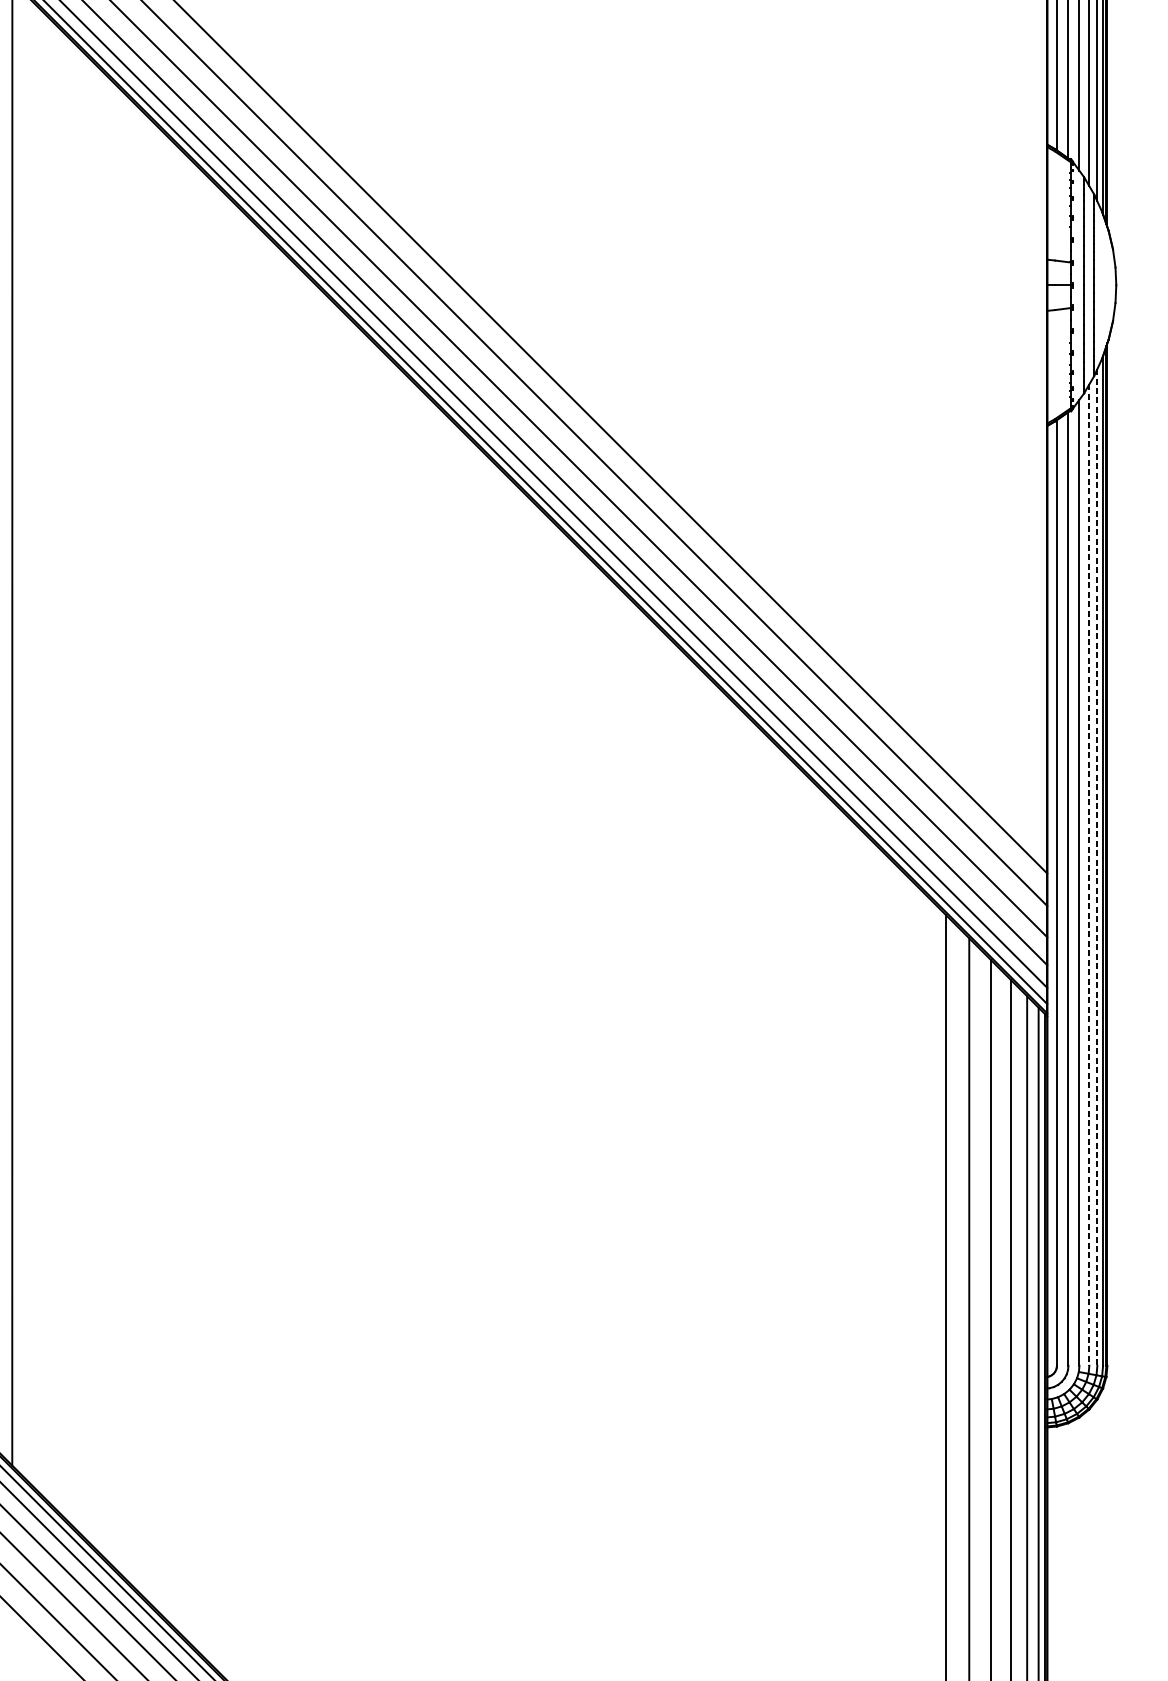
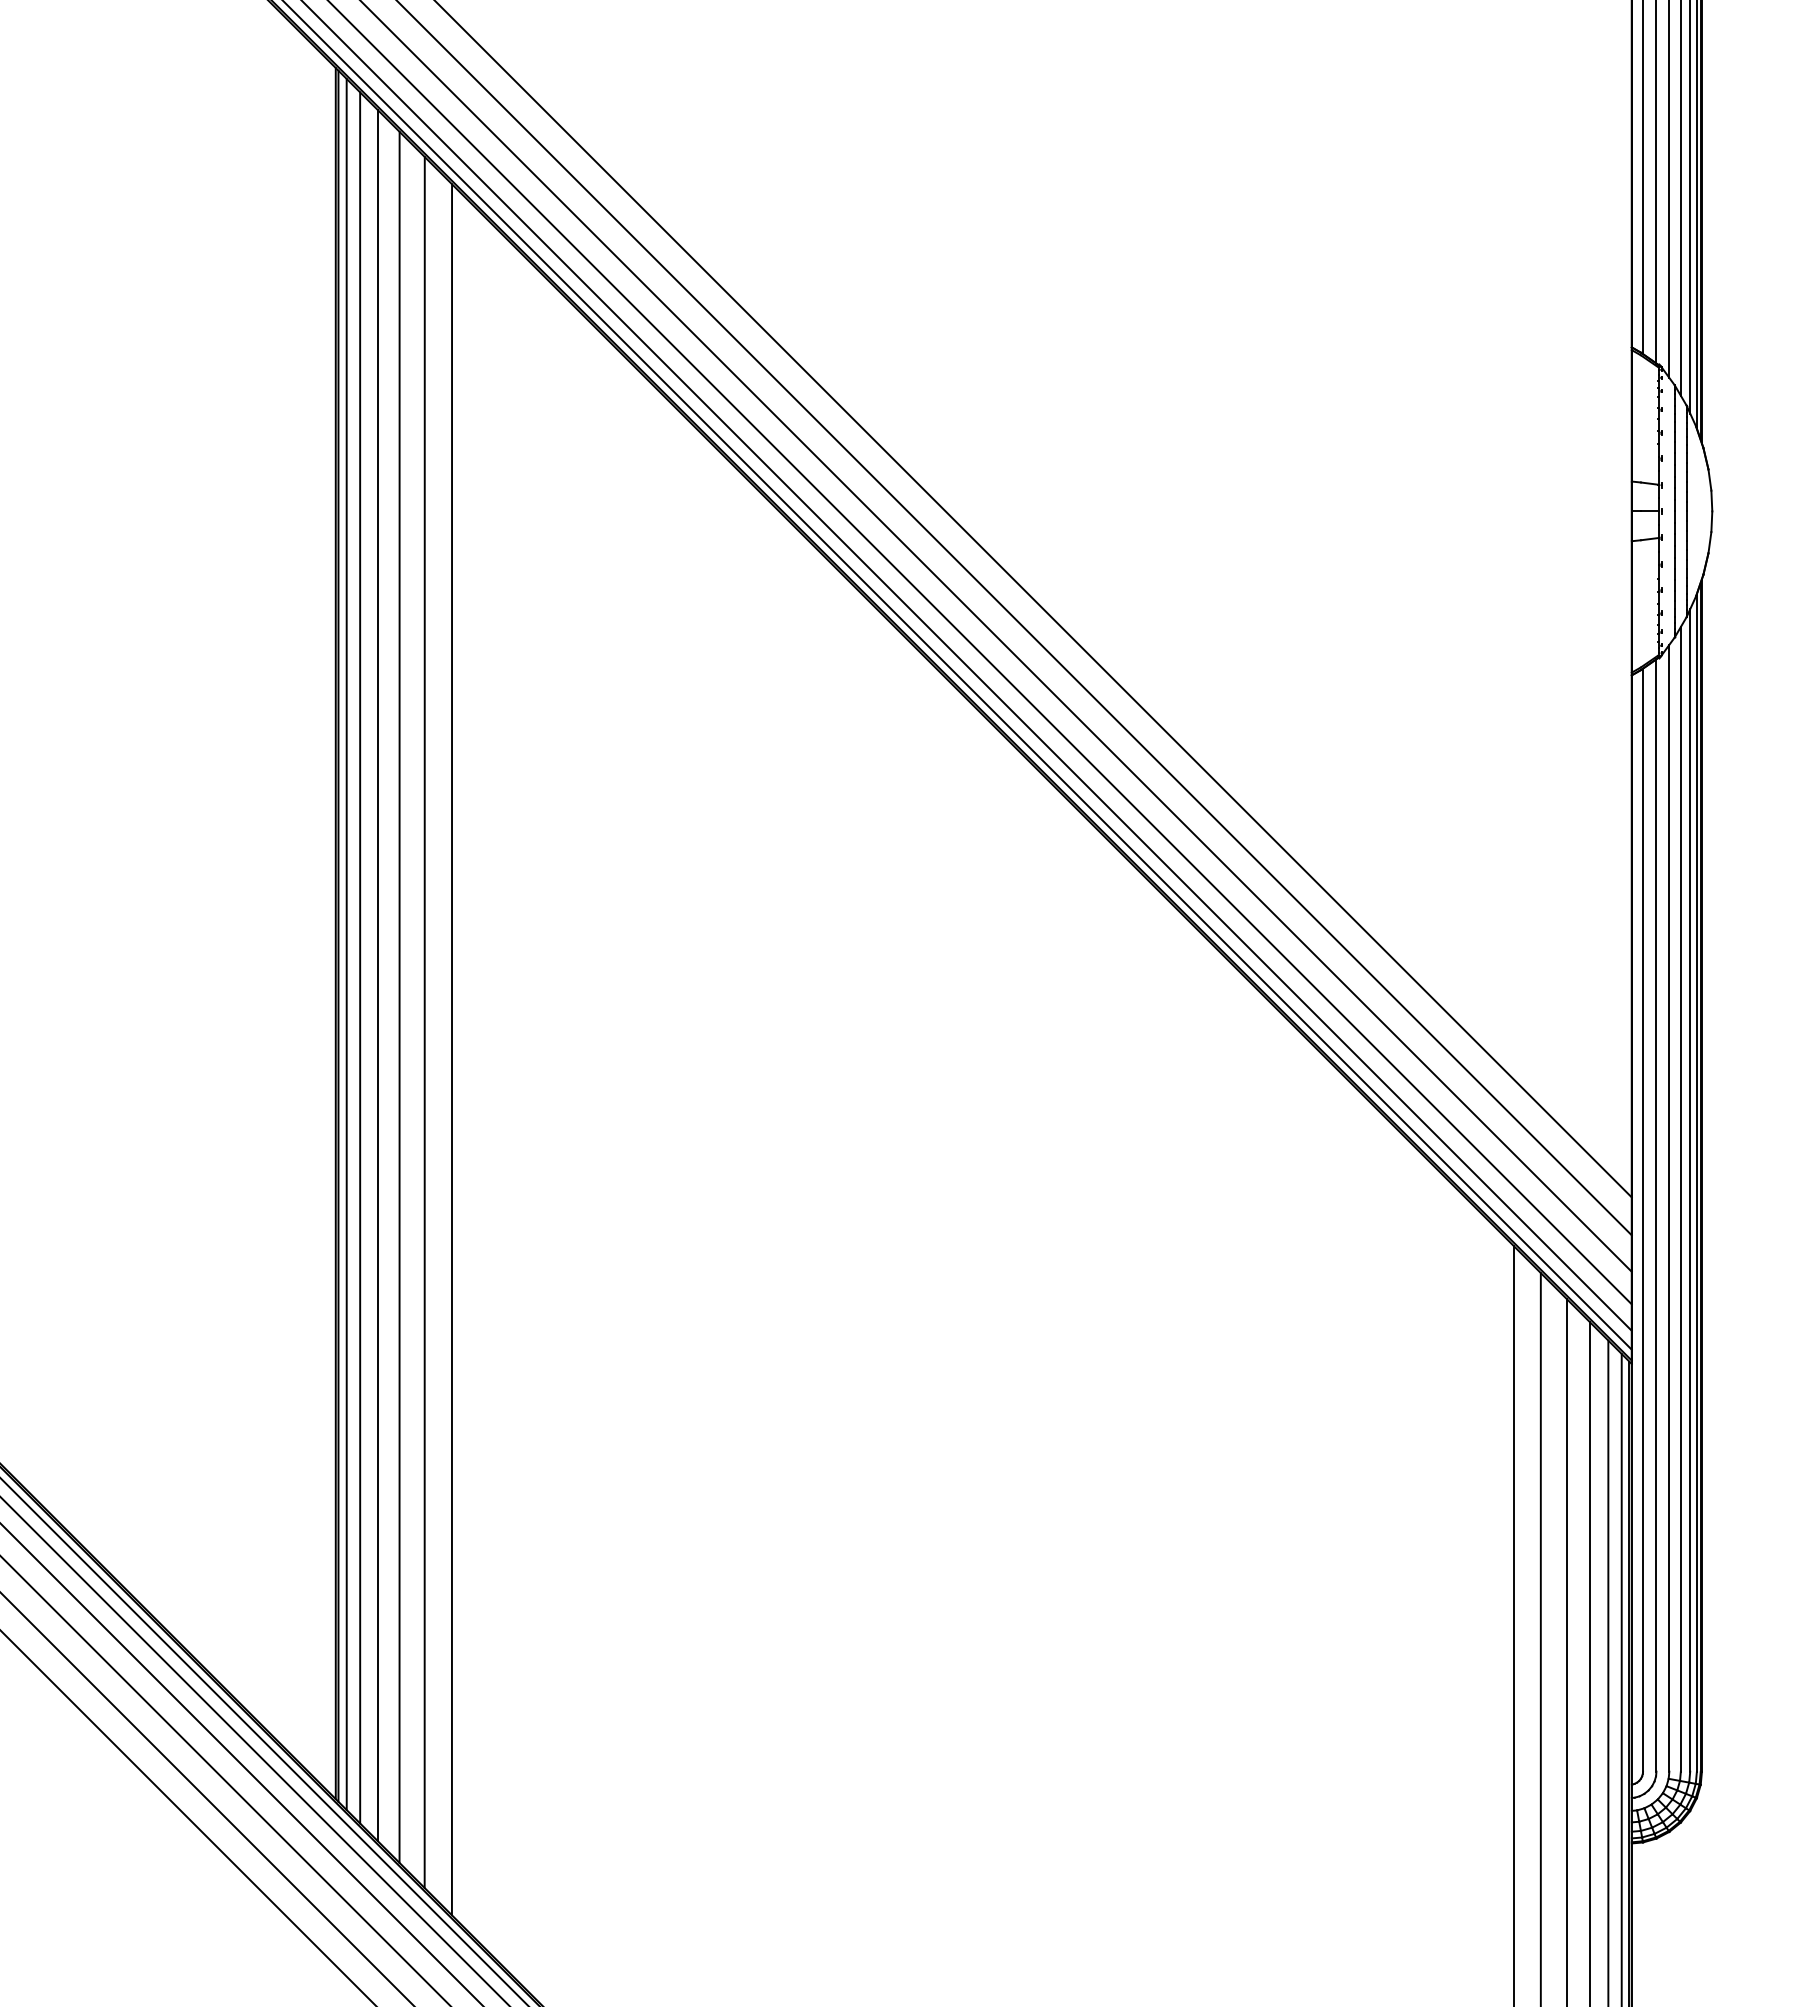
line: (35, 746) -> (451, 1049), added
line: (1097, 867) -> (1690, 1190), dashed -> solid
line: (1089, 875) -> (1680, 1199), dashed -> solid

